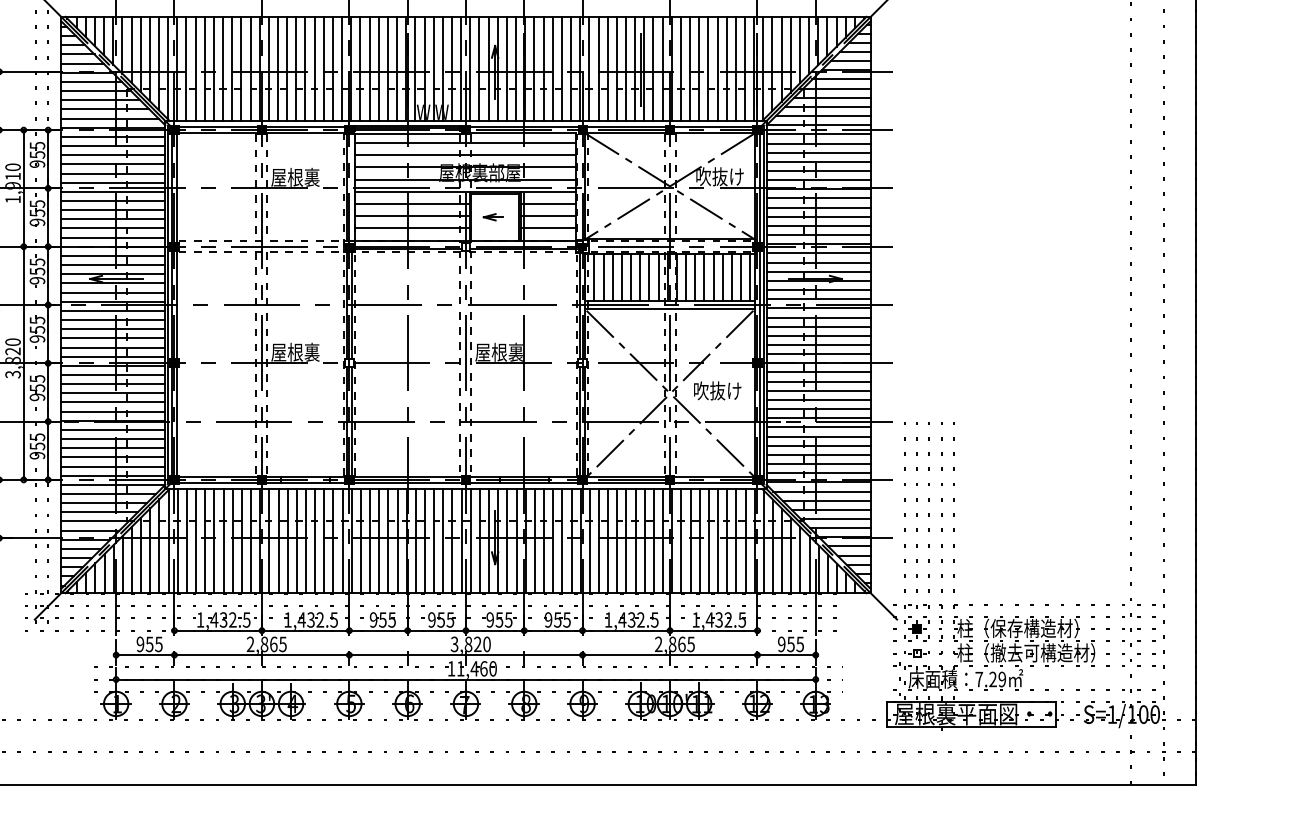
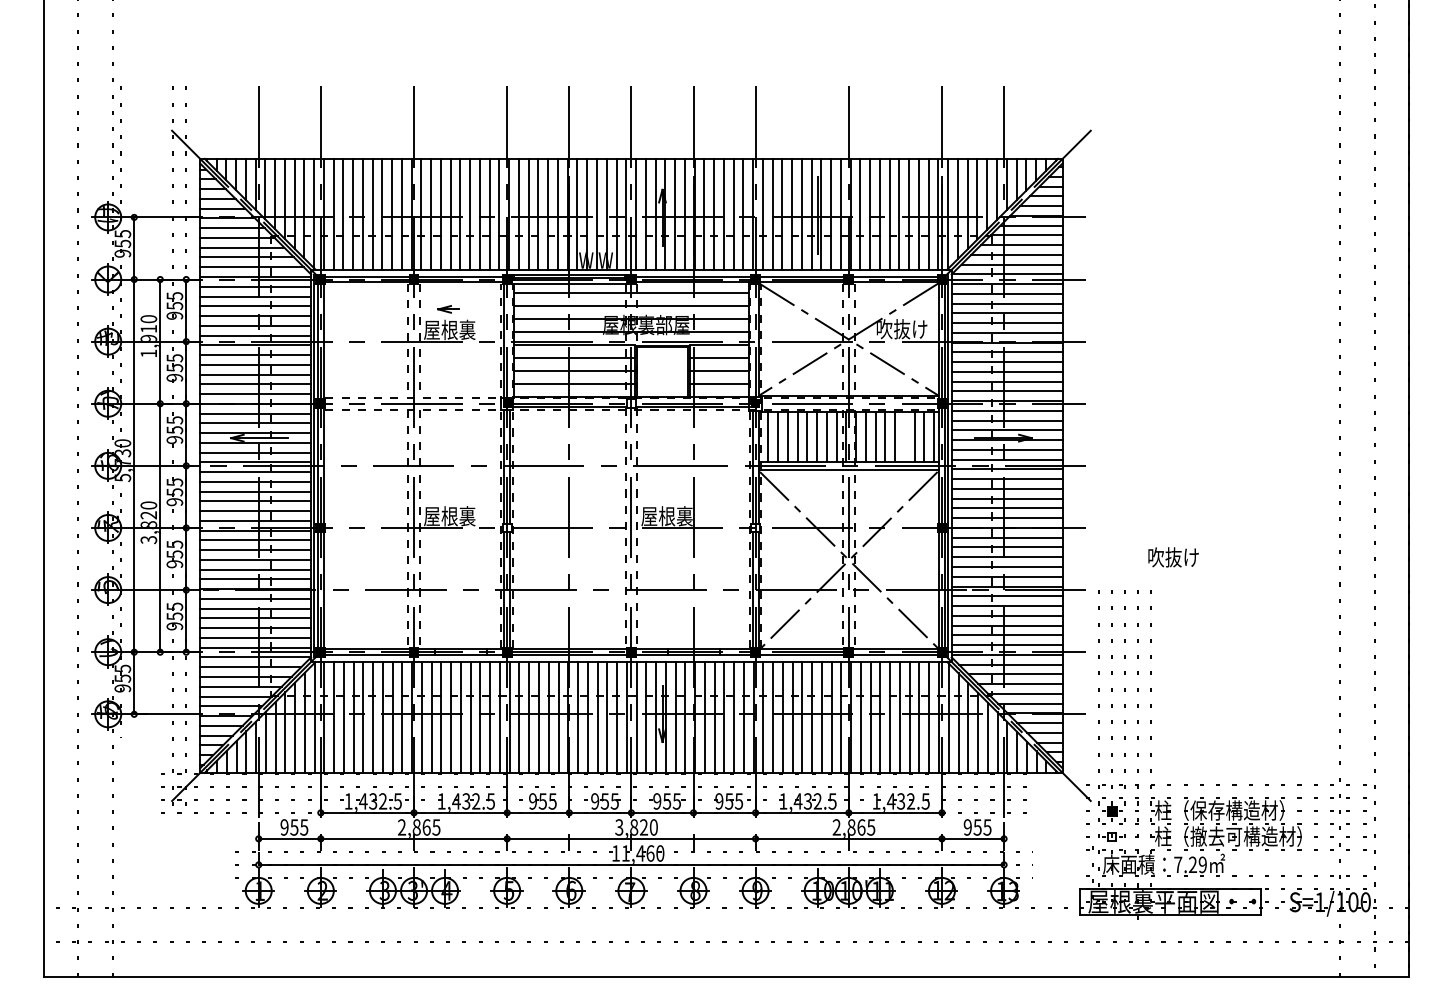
part: (493, 217) -> (448, 309), moved
line: (722, 277) -> (904, 436), removed
text: (717, 391) -> (1173, 557), moved

